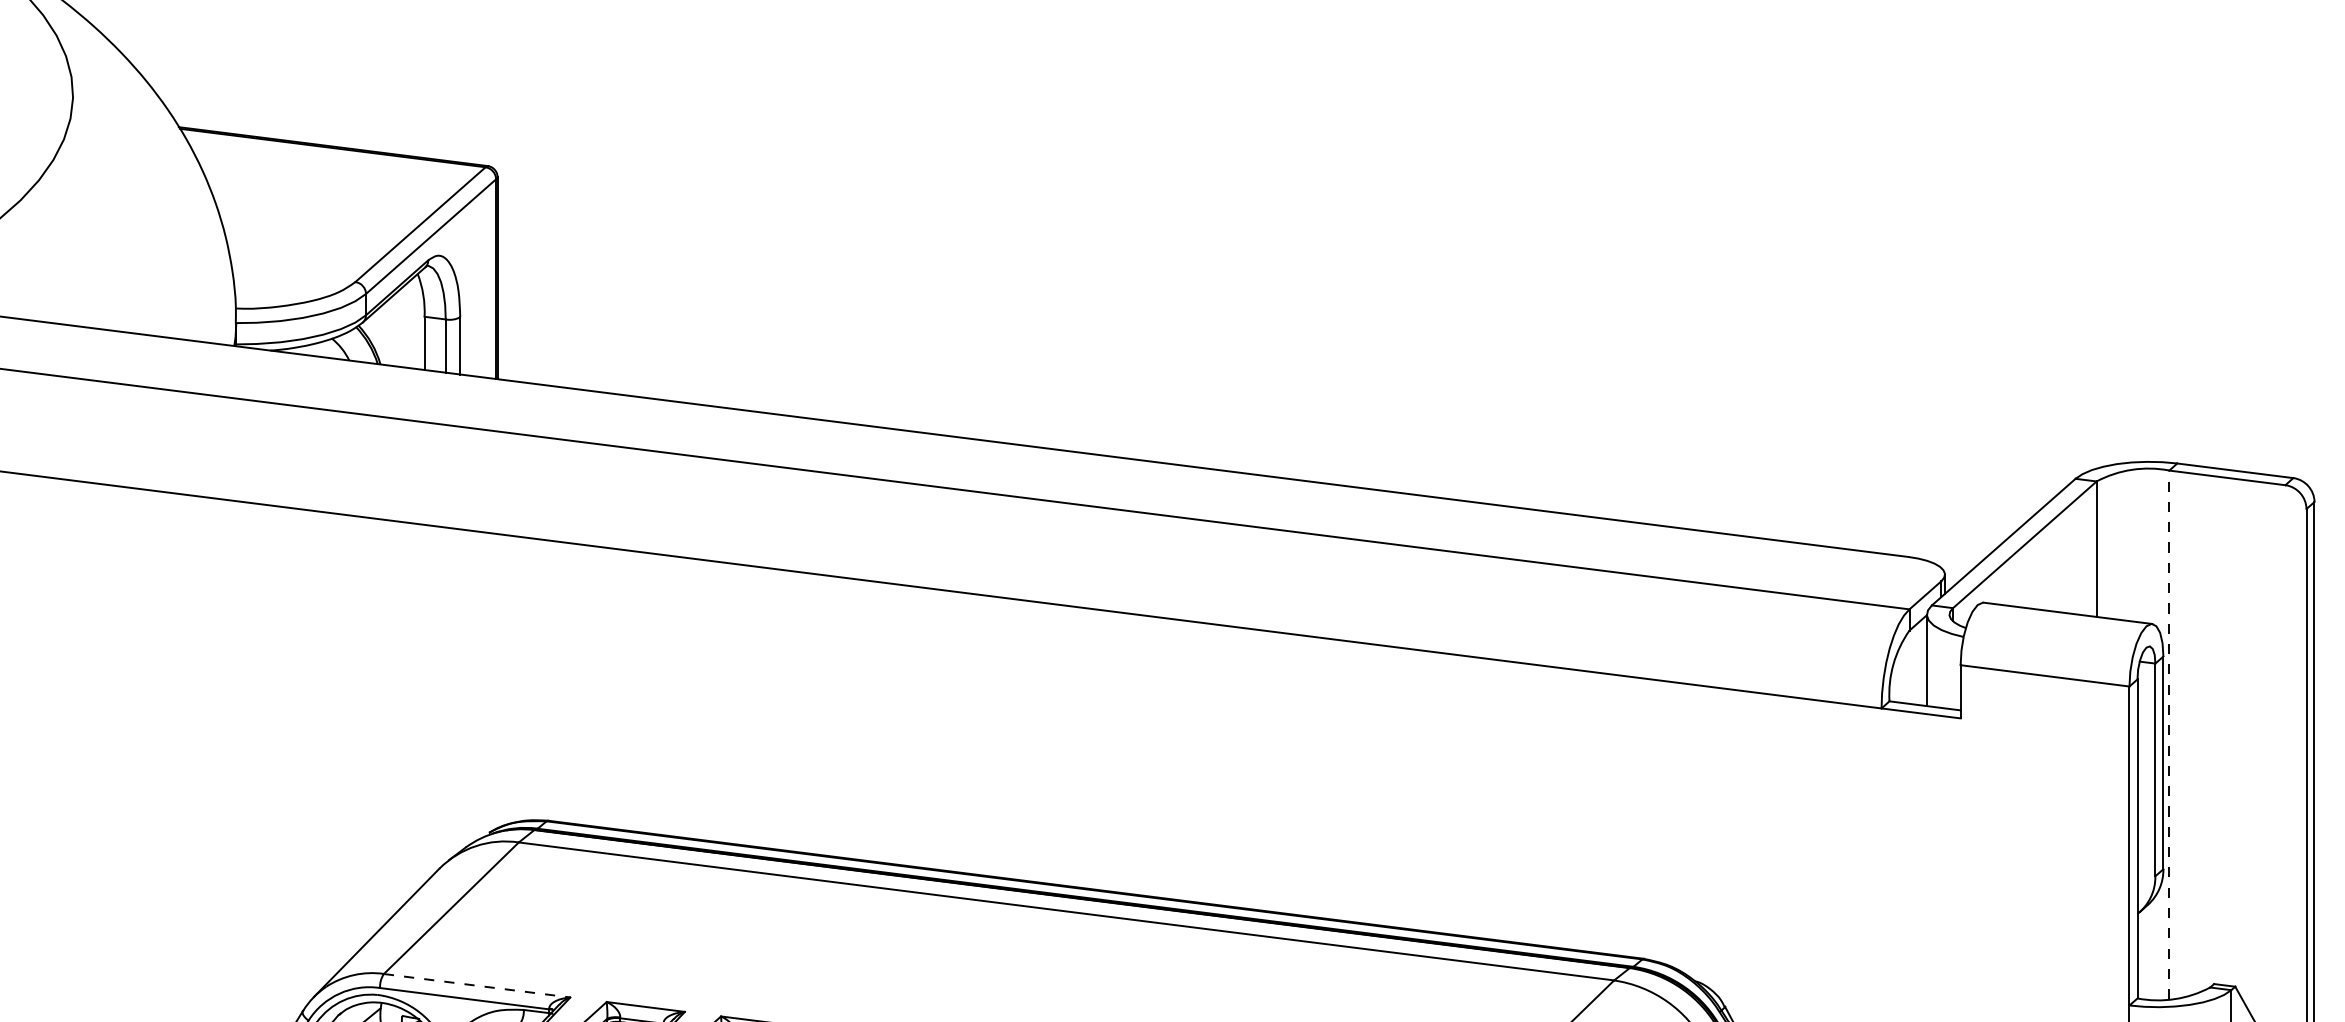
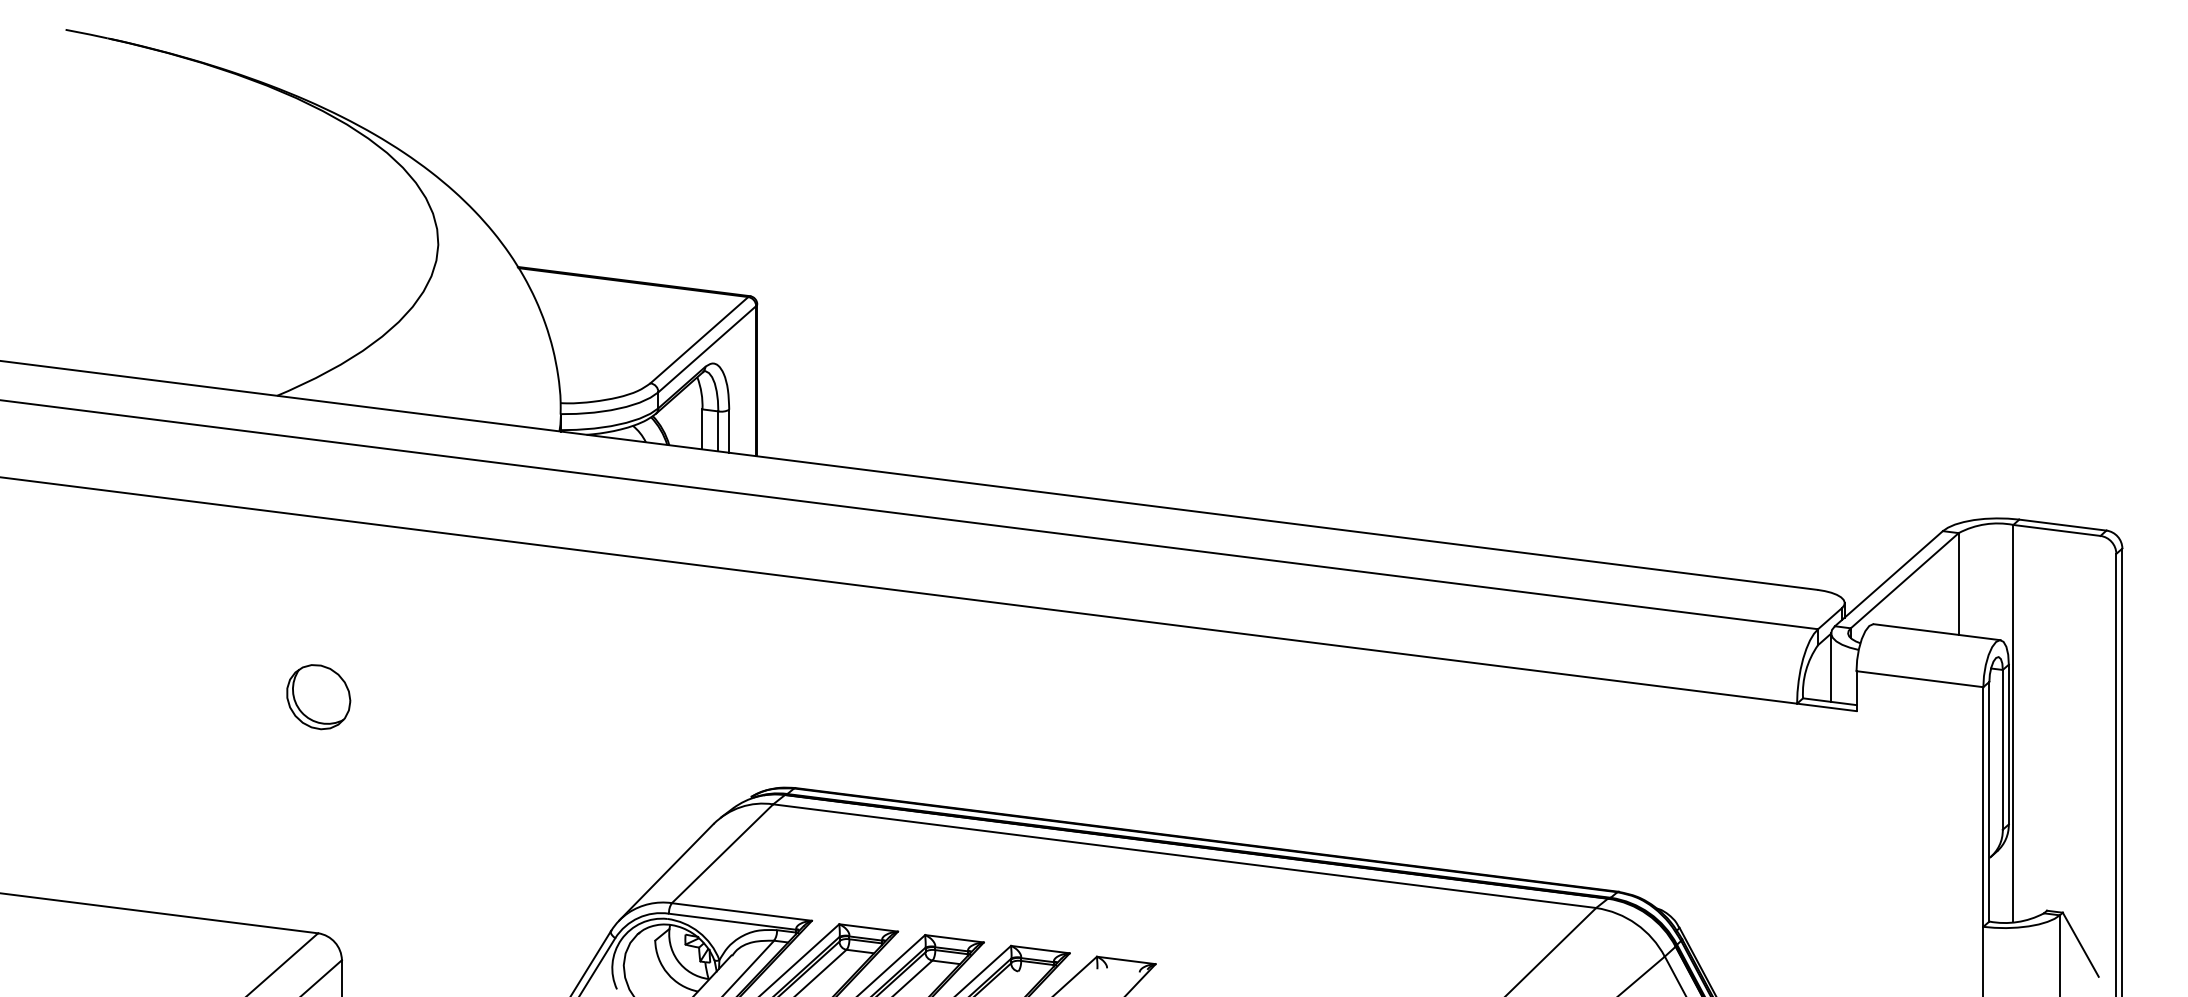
line: (2169, 734) -> (2013, 723), dashed -> solid
line: (476, 986) -> (741, 912), dashed -> solid

